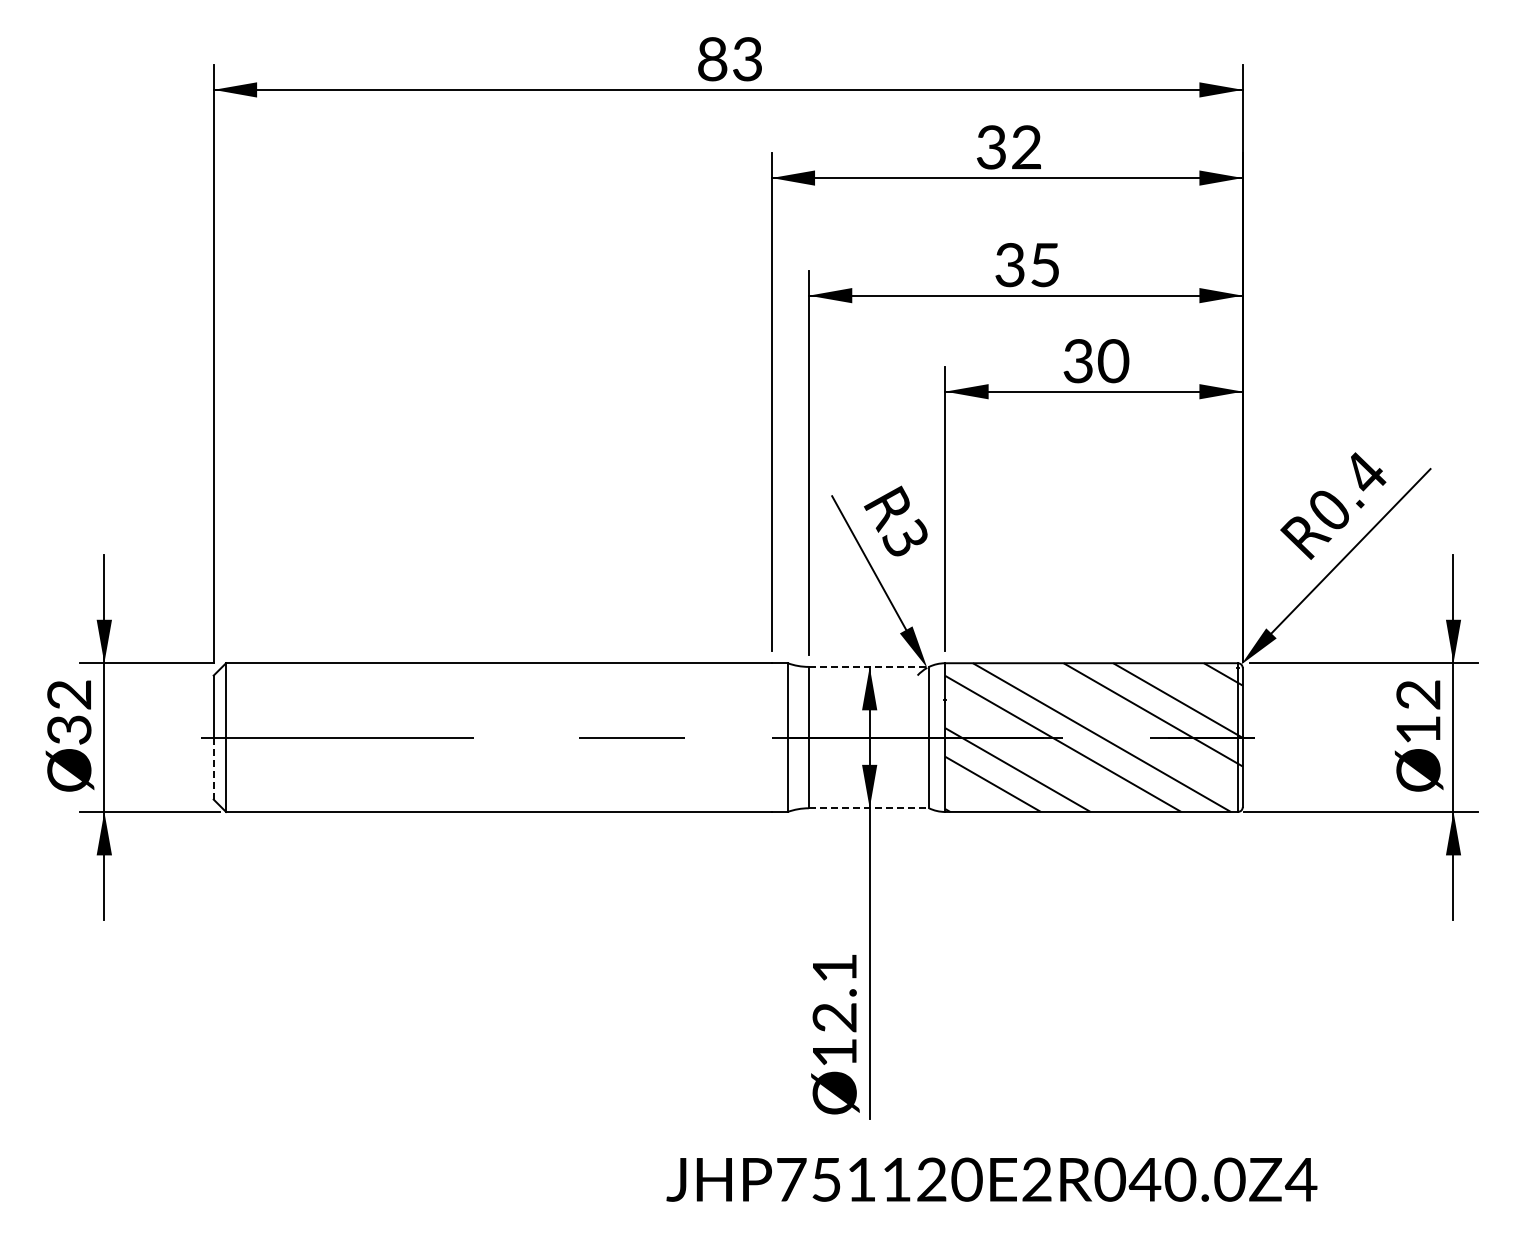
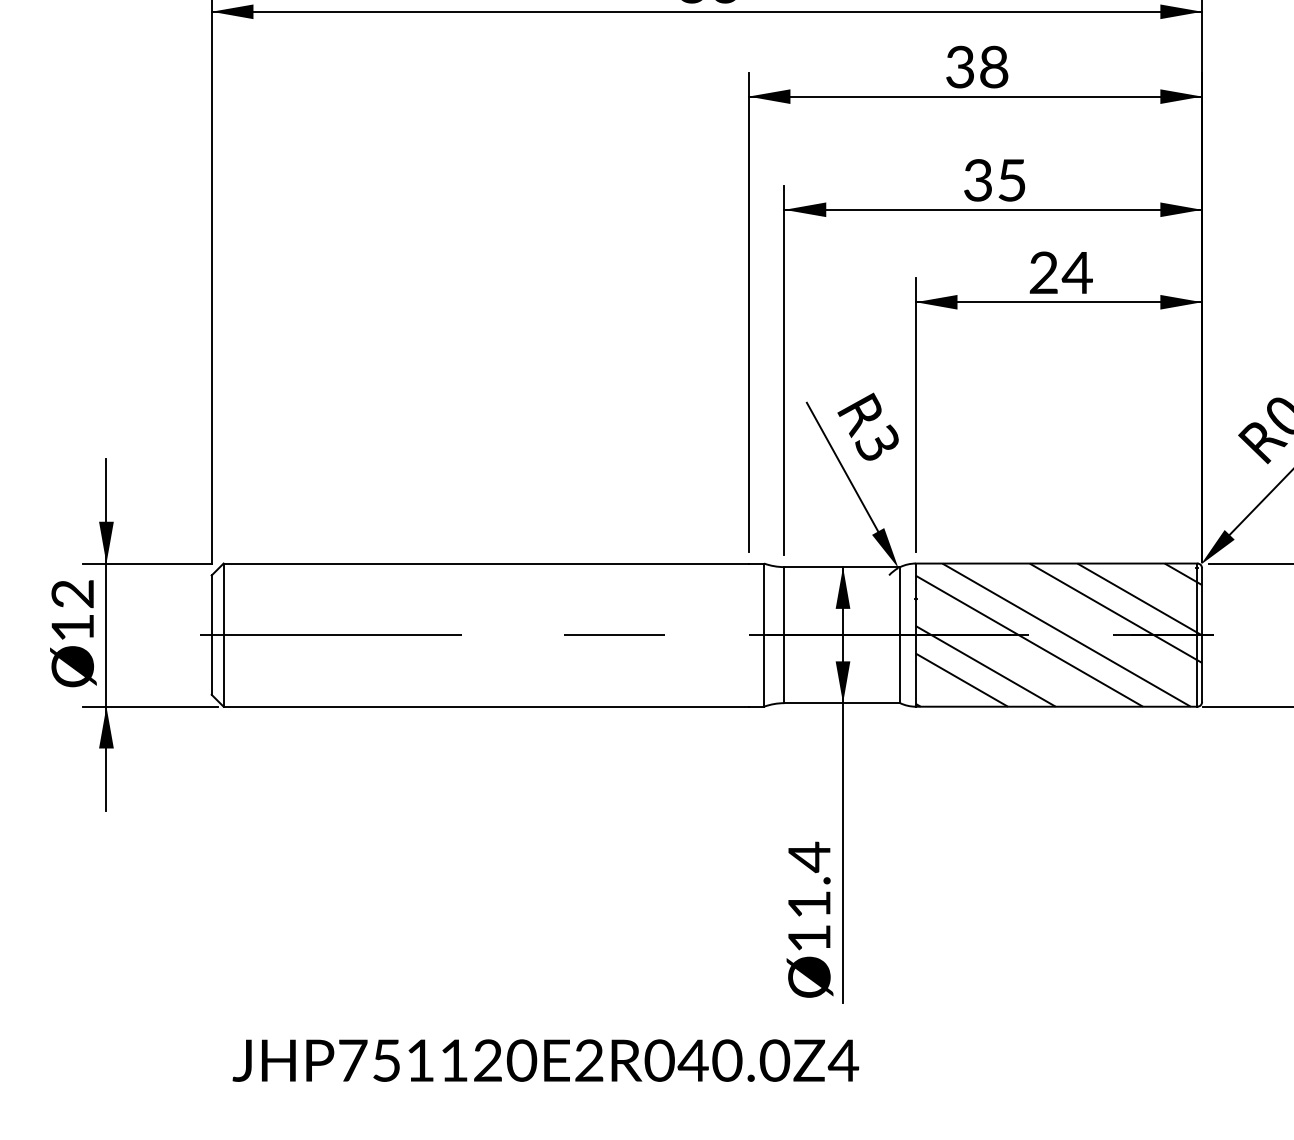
text: (1026, 147) -> (993, 67), 32 -> 38
text: (1096, 361) -> (1061, 273), 30 -> 24
line: (869, 666) -> (842, 566), dashed -> solid
text: (69, 729) -> (72, 627), 32 -> 12
line: (213, 768) -> (211, 664), dashed -> solid
line: (869, 808) -> (842, 703), dashed -> solid
text: (834, 992) -> (809, 880), 12.1 -> 11.4
text: (991, 1179) -> (545, 1060), moved

